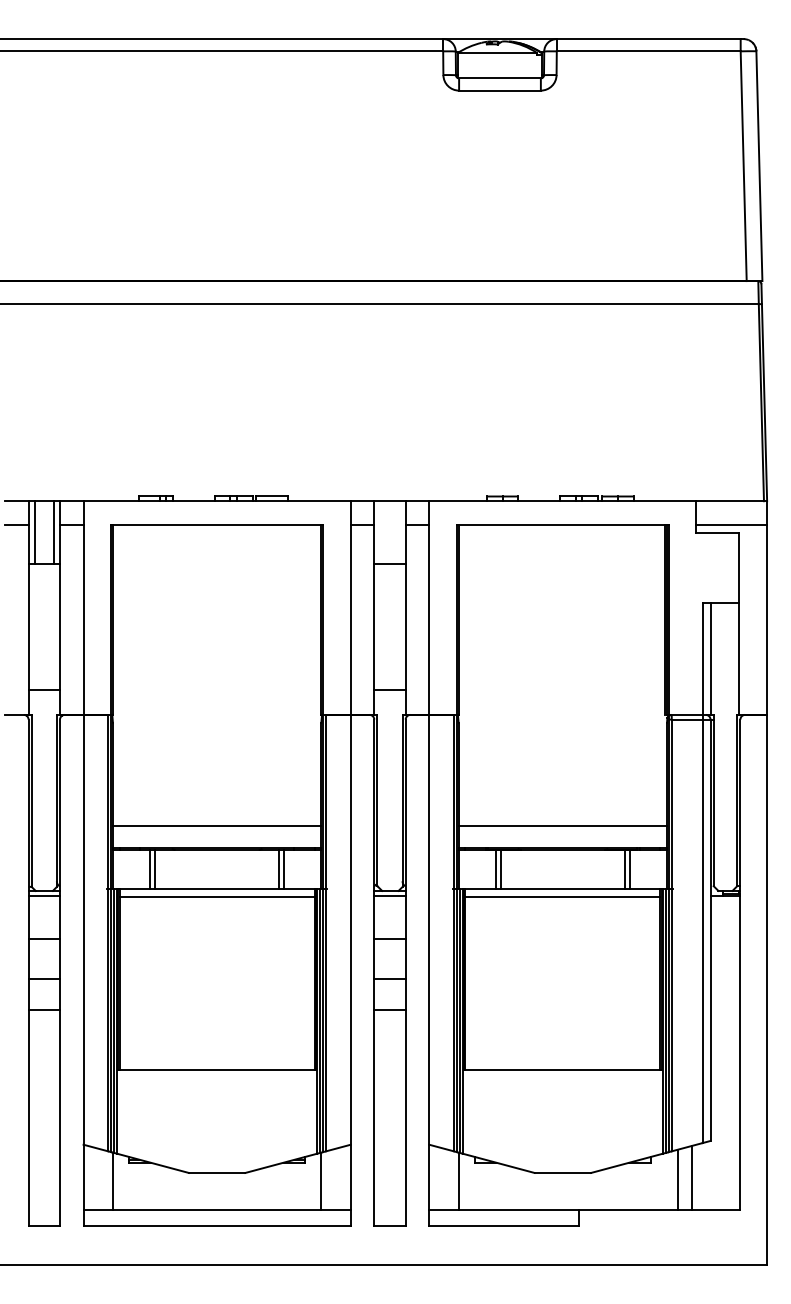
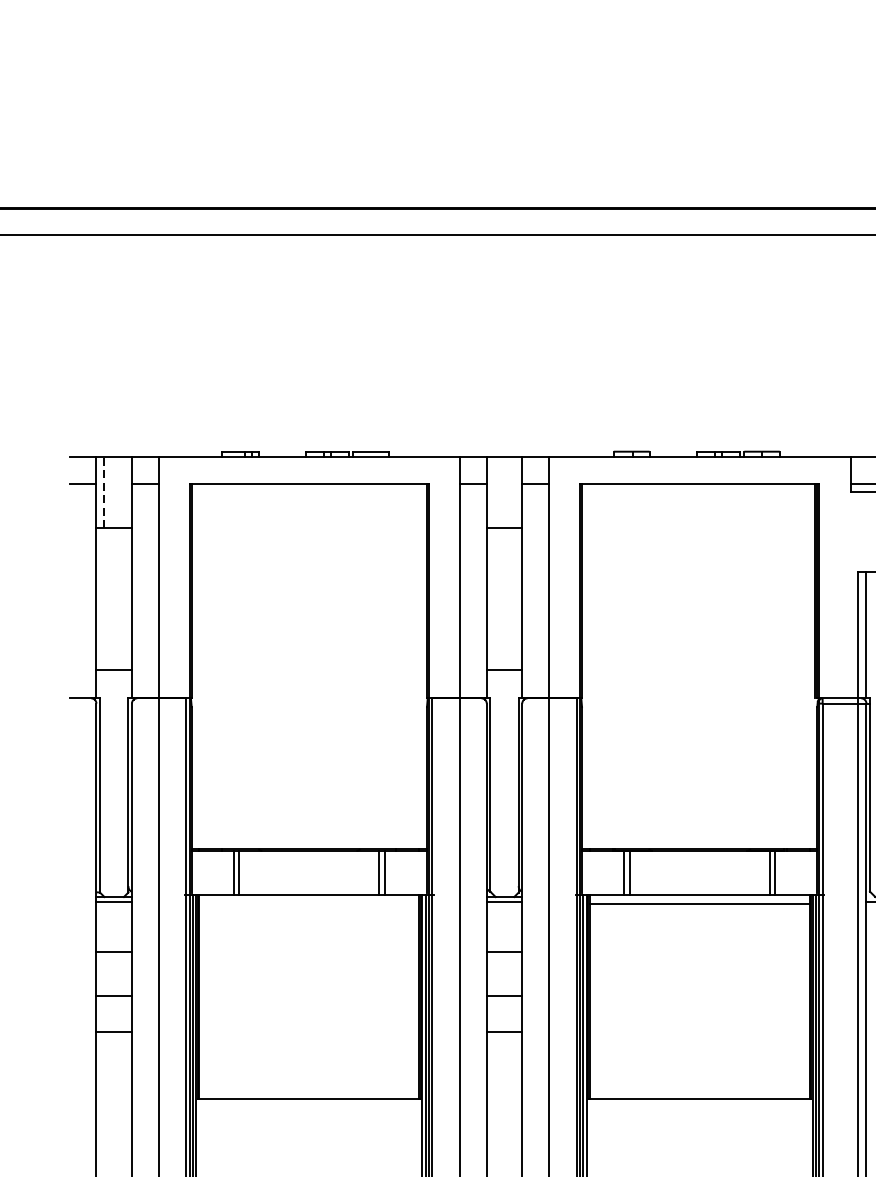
line: (34, 532) -> (103, 492), solid -> dashed
line: (53, 532) -> (124, 492), removed
line: (216, 826) -> (308, 824), removed
line: (562, 826) -> (699, 824), removed
line: (216, 897) -> (308, 904), removed

